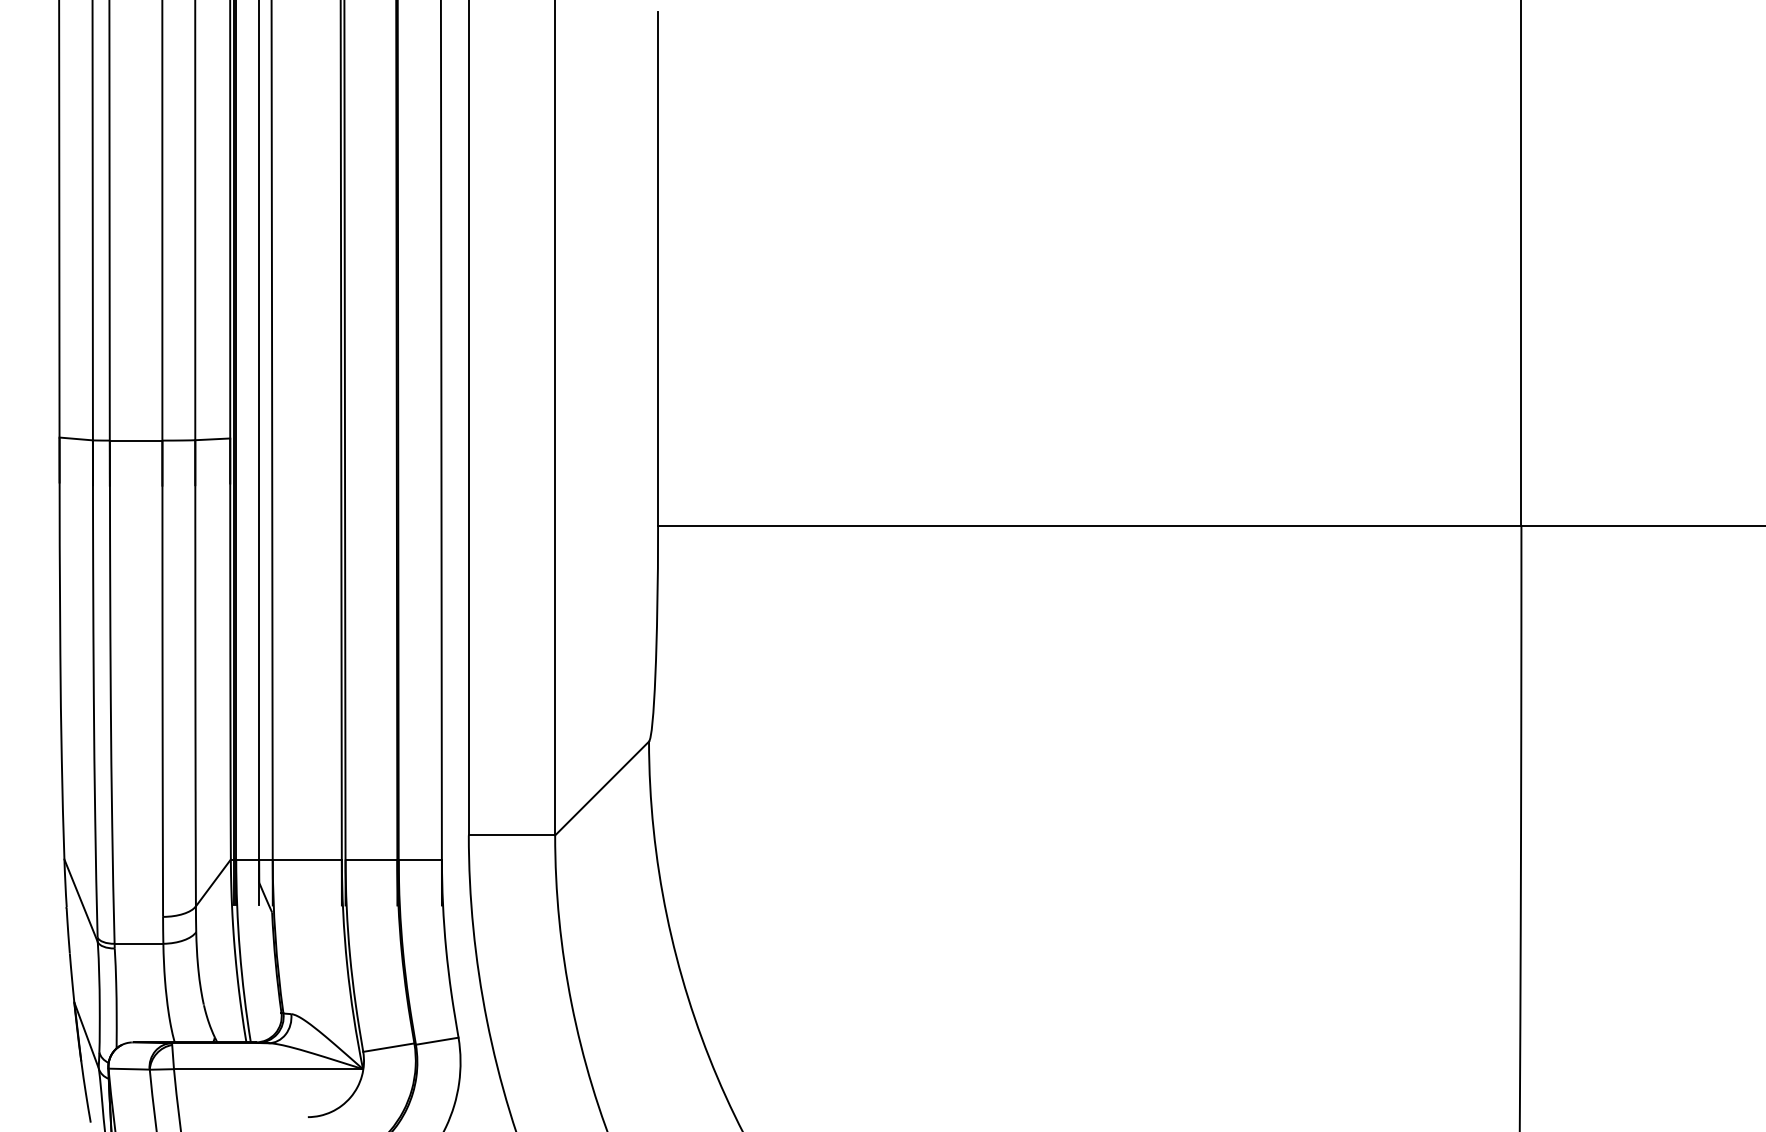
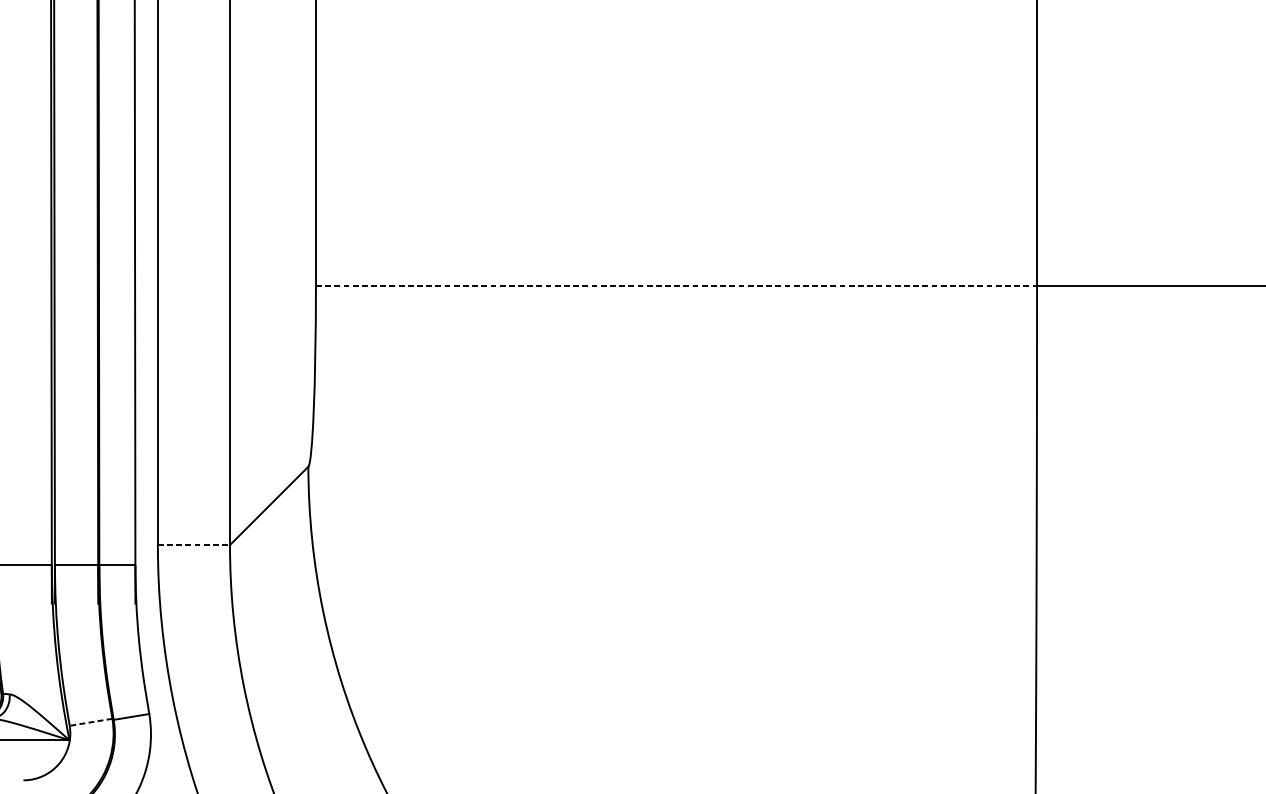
line: (1089, 525) -> (676, 286), solid -> dashed
line: (512, 835) -> (194, 545), solid -> dashed
line: (388, 1047) -> (90, 722), solid -> dashed

